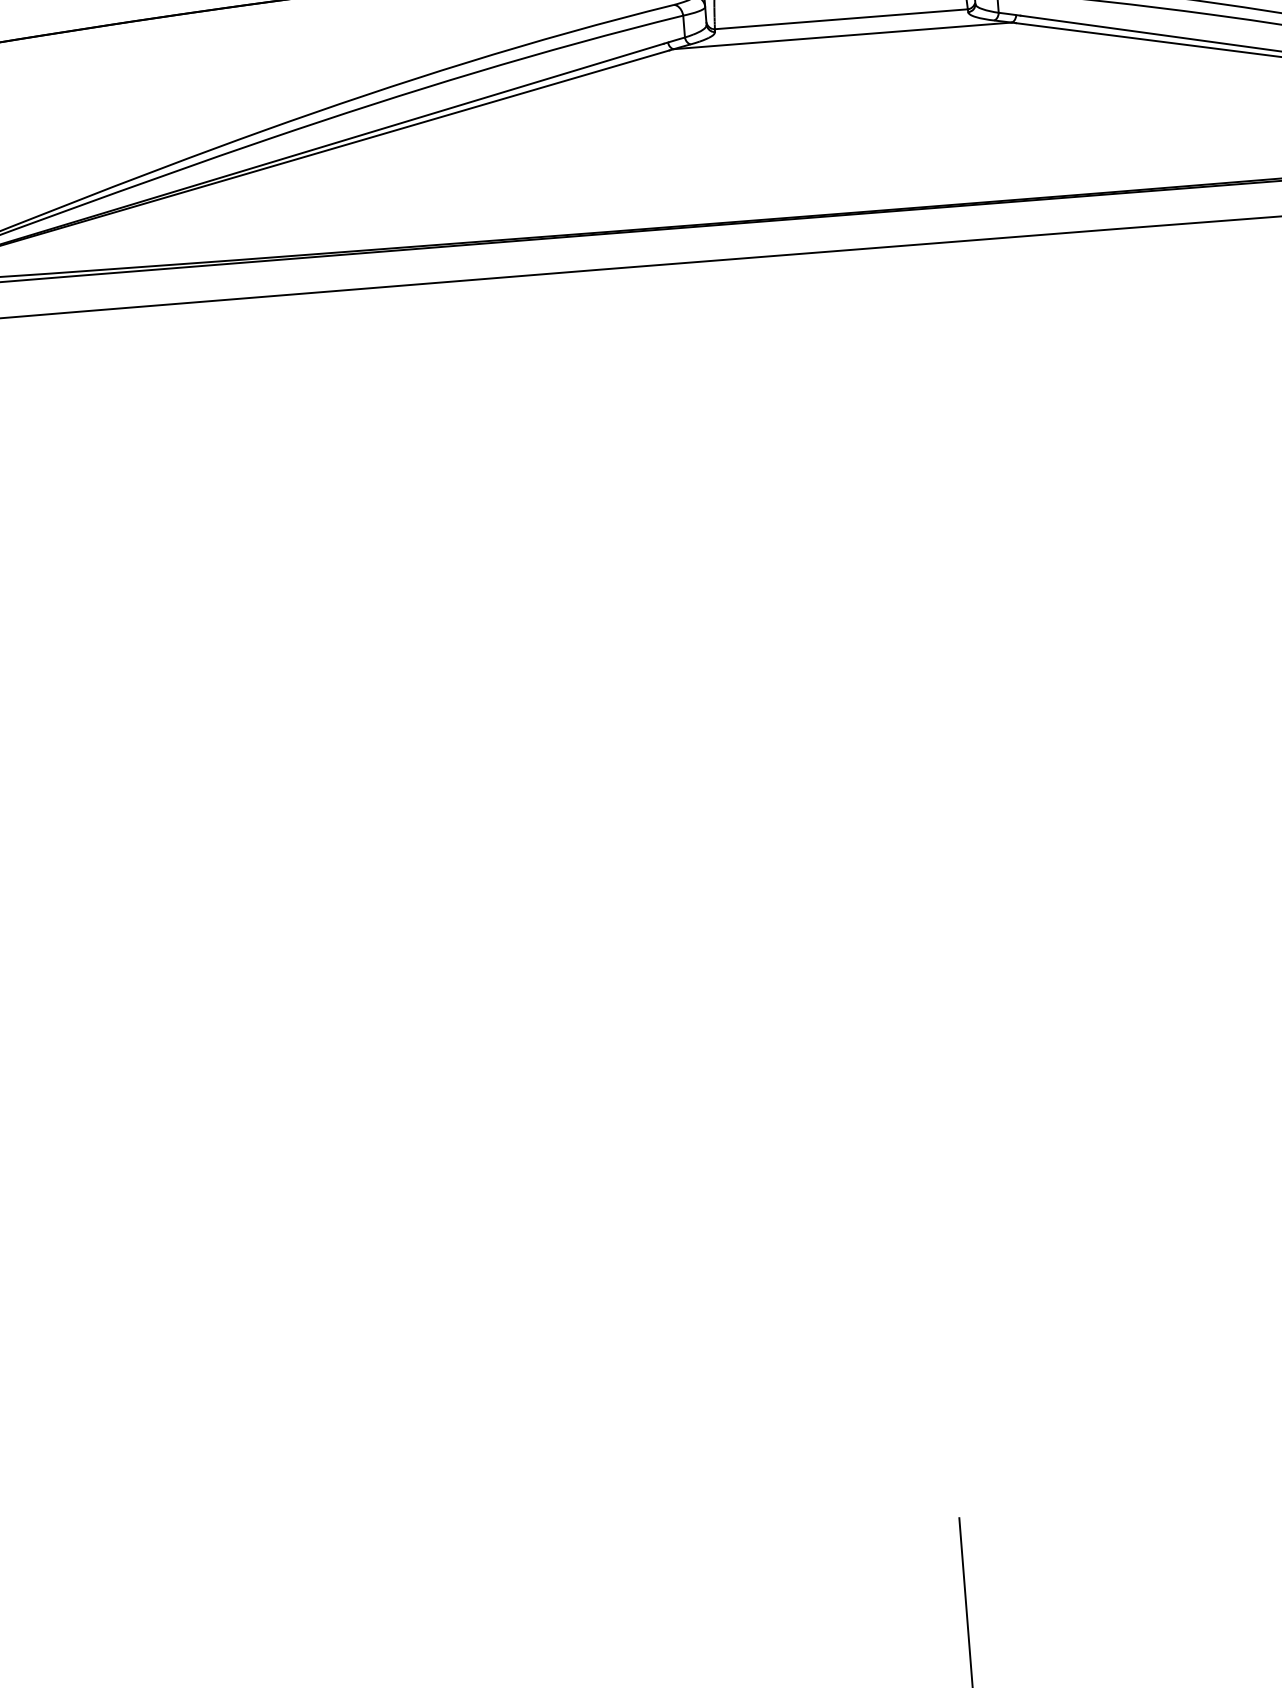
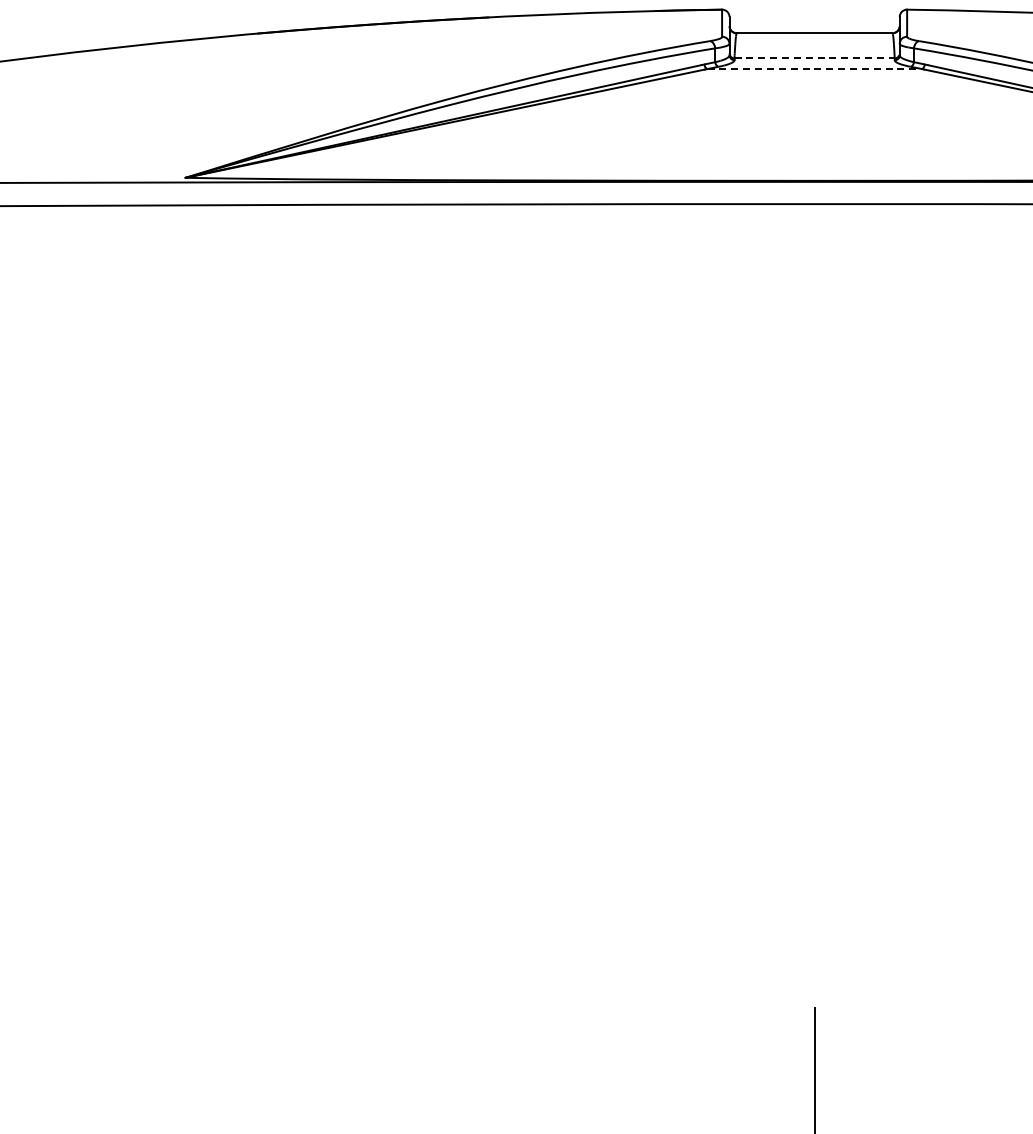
line: (842, 19) -> (815, 58), solid -> dashed
line: (844, 36) -> (815, 69), solid -> dashed

